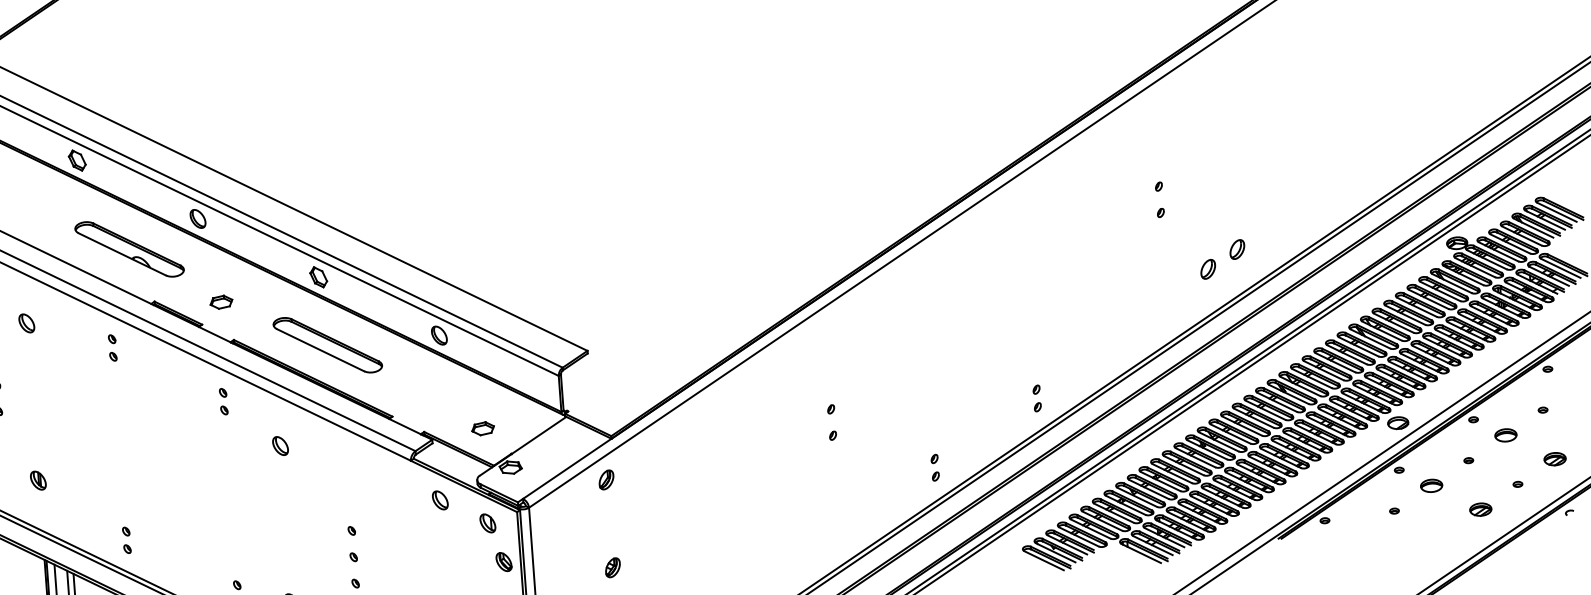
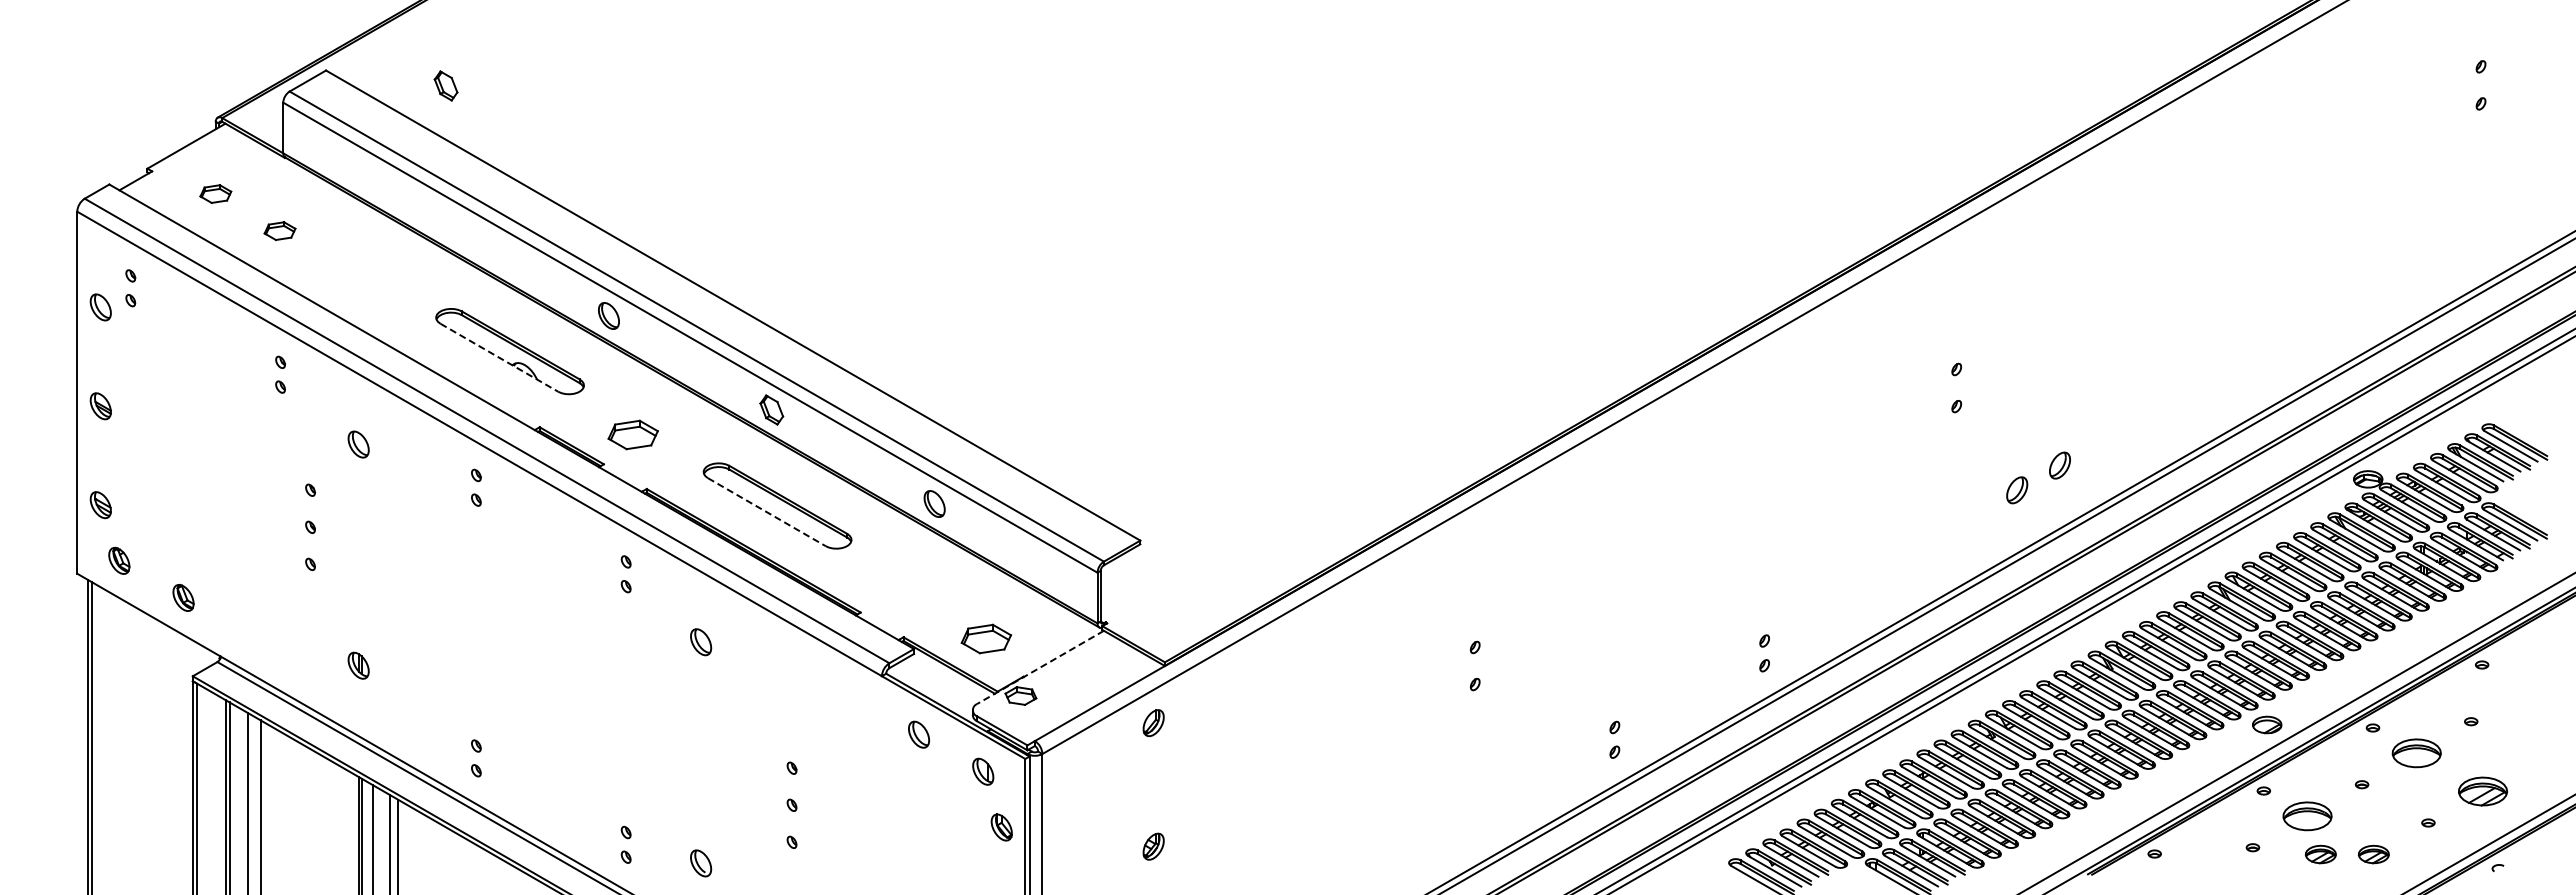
part: (76, 160) -> (445, 85), moved
line: (122, 254) -> (499, 357), solid -> dashed
part: (220, 301) -> (632, 434), size x1.6
line: (320, 350) -> (766, 512), solid -> dashed
part: (482, 428) -> (985, 638), size x1.6
part: (1505, 434) -> (2416, 752), size x1.6
line: (523, 446) -> (1040, 667), solid -> dashed
part: (1554, 459) -> (2482, 791), size x1.6
part: (1431, 485) -> (2307, 815), size x1.6
part: (1442, 512) -> (2320, 854), added

